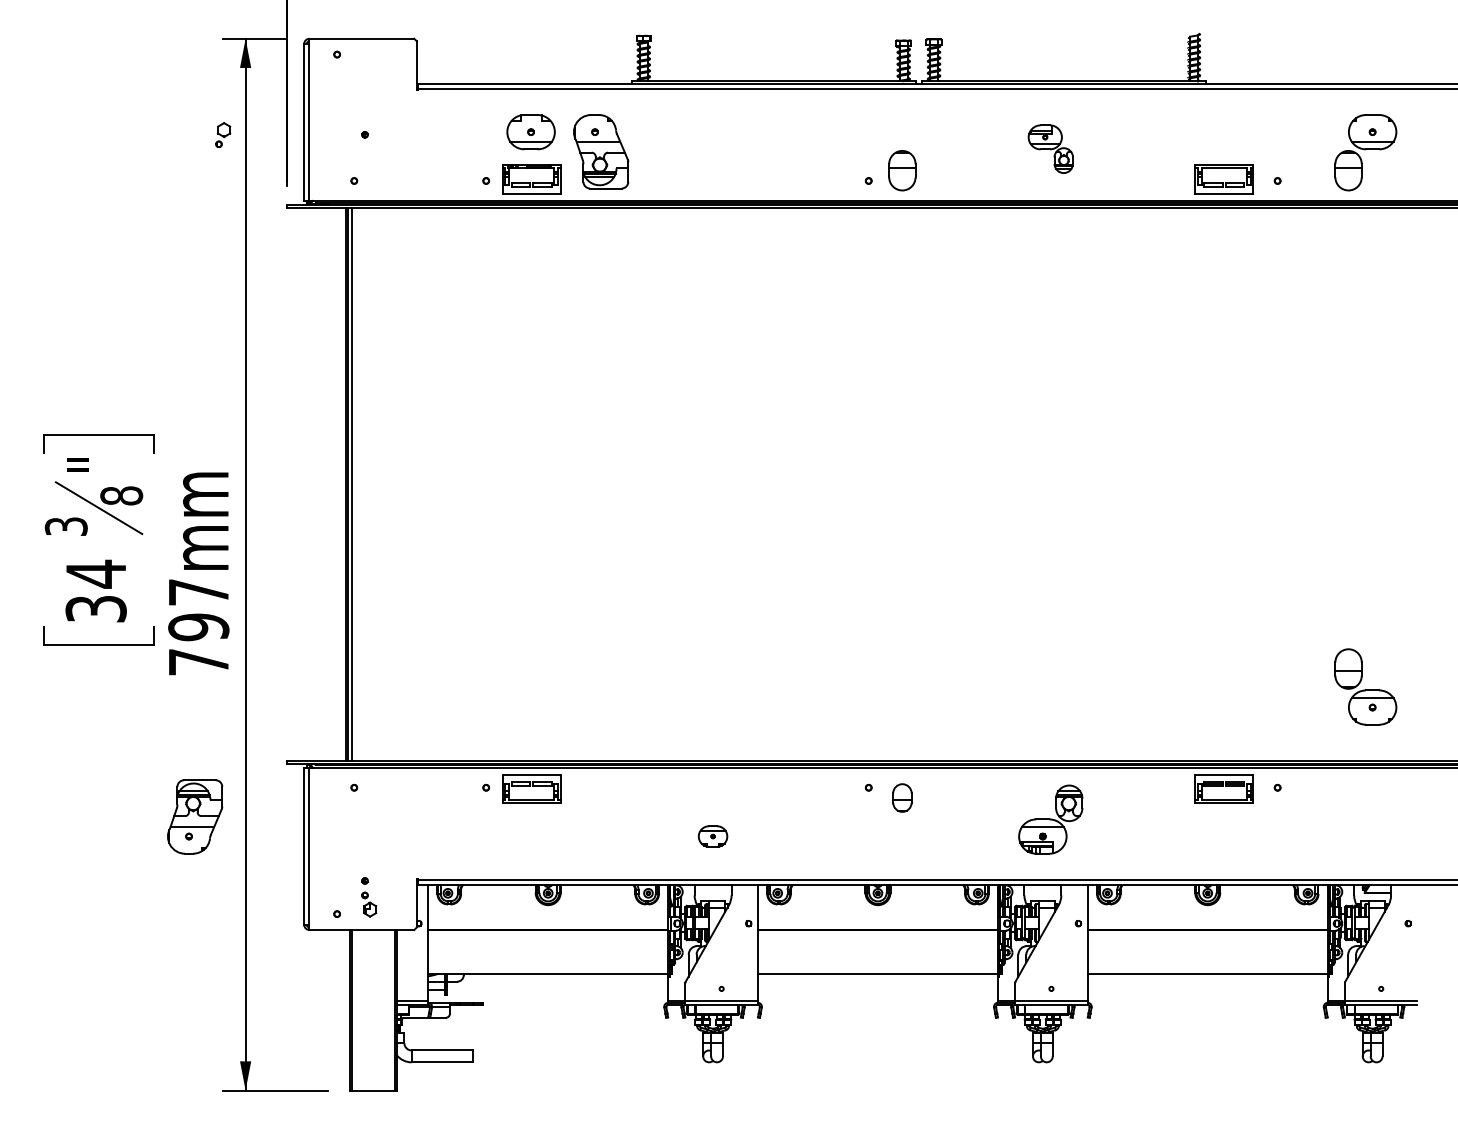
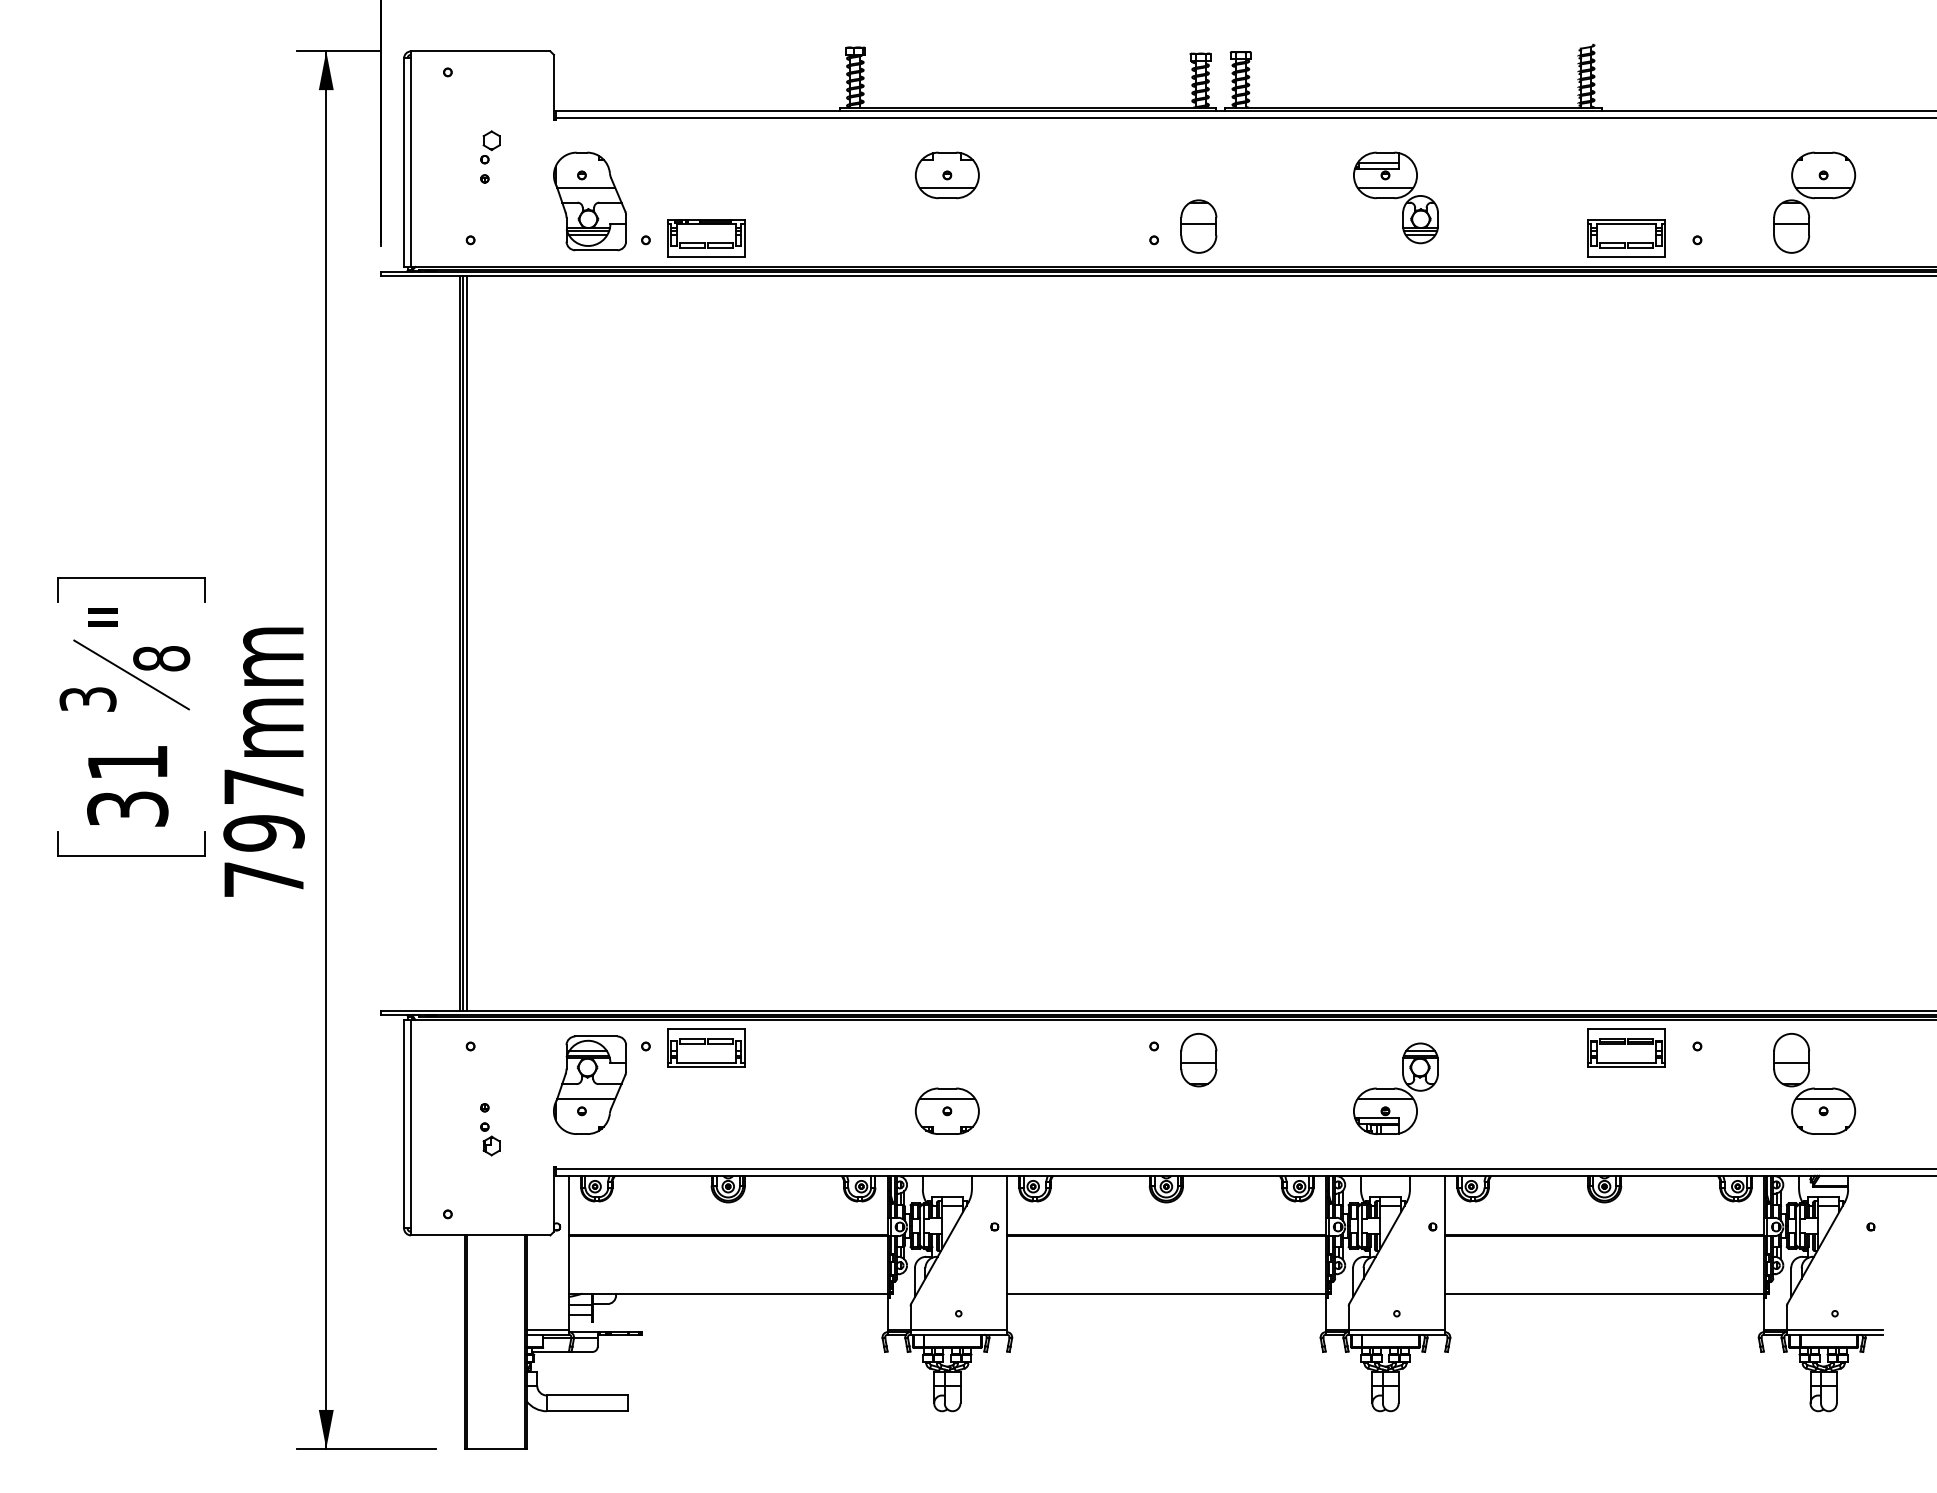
part: (530, 132) -> (946, 175), moved
part: (223, 134) -> (490, 146), moved
part: (1050, 149) -> (1395, 198), size x1.43
part: (601, 151) -> (590, 201), moved
text: (95, 573) -> (126, 761), 34 -> 31
part: (1365, 686) -> (1814, 1083), moved
part: (902, 797) -> (1199, 1059), size x1.43
part: (195, 816) -> (590, 1084), moved
part: (712, 836) -> (946, 1111), size x1.67
part: (369, 897) -> (490, 1129), moved

